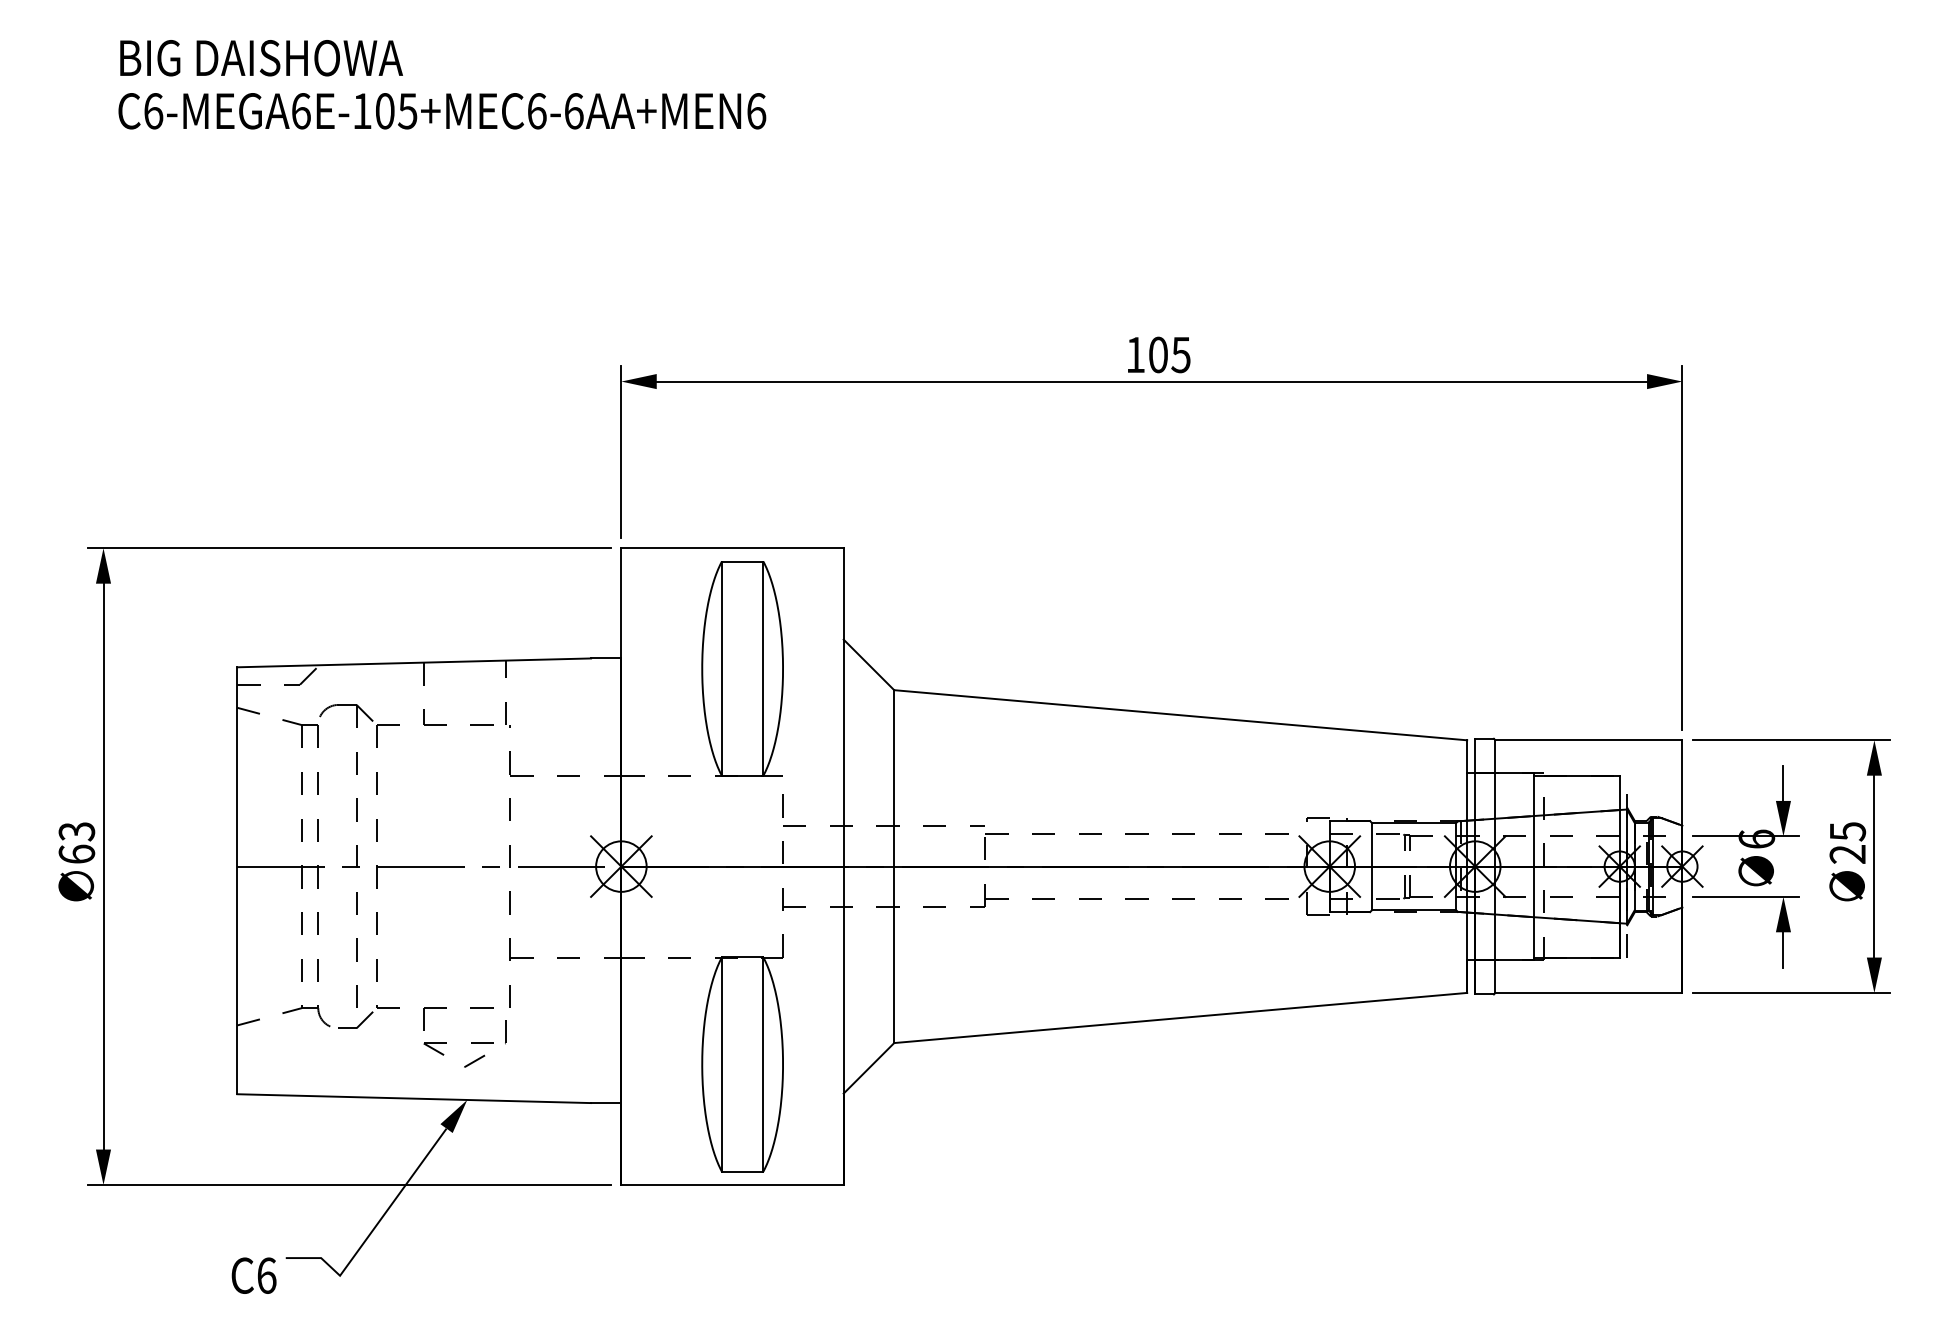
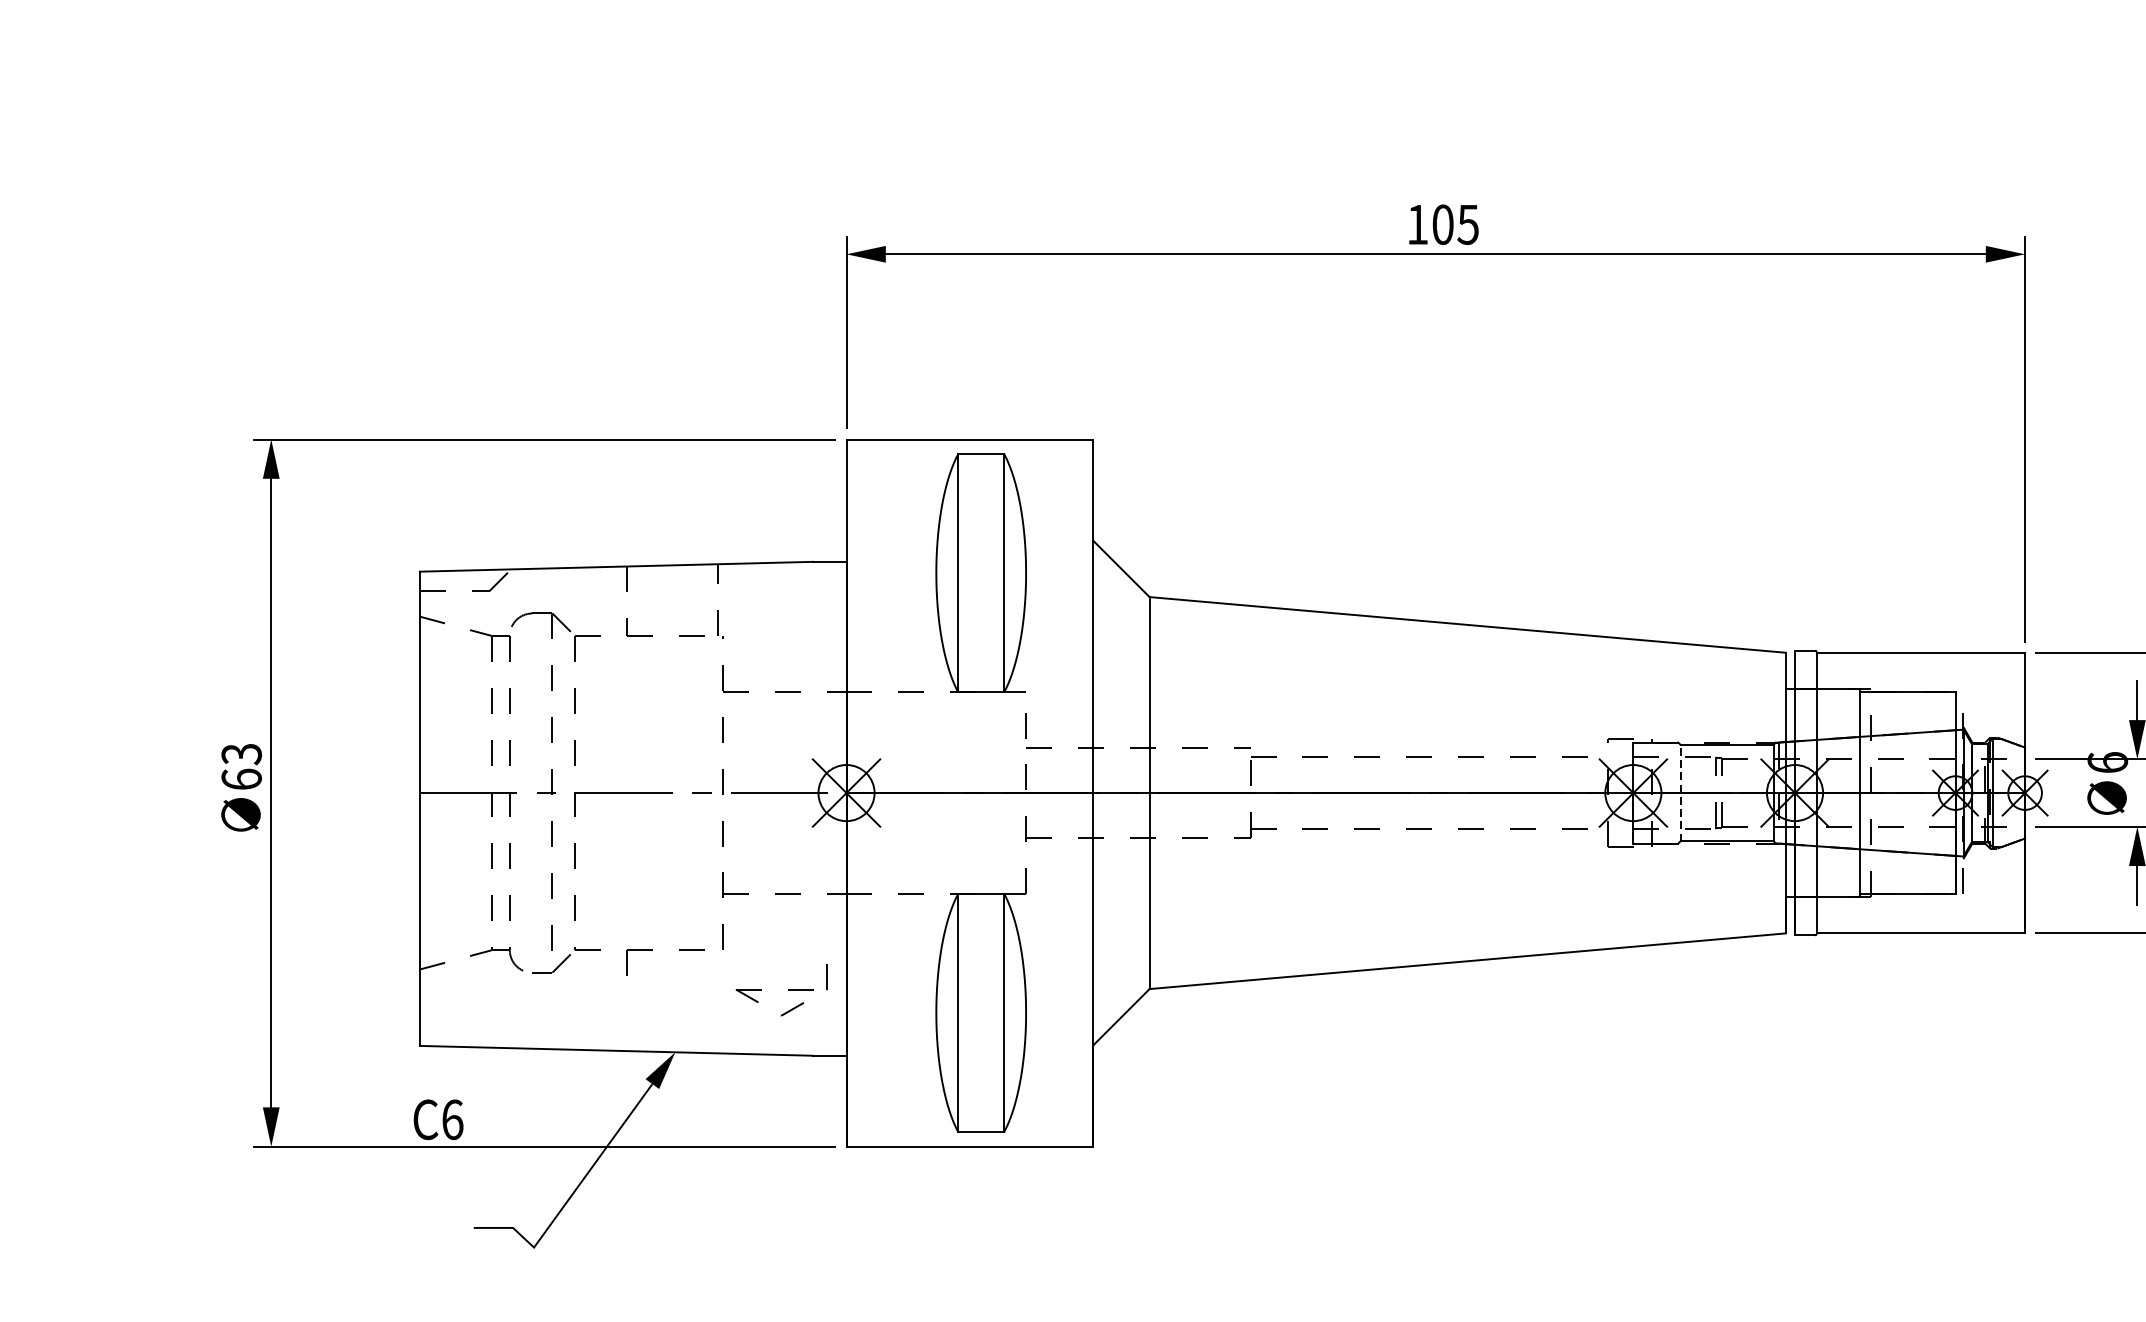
line: (1372, 866) -> (1680, 792), solid -> dashed
part: (471, 1043) -> (788, 989), moved
text: (253, 1275) -> (437, 1119), moved

